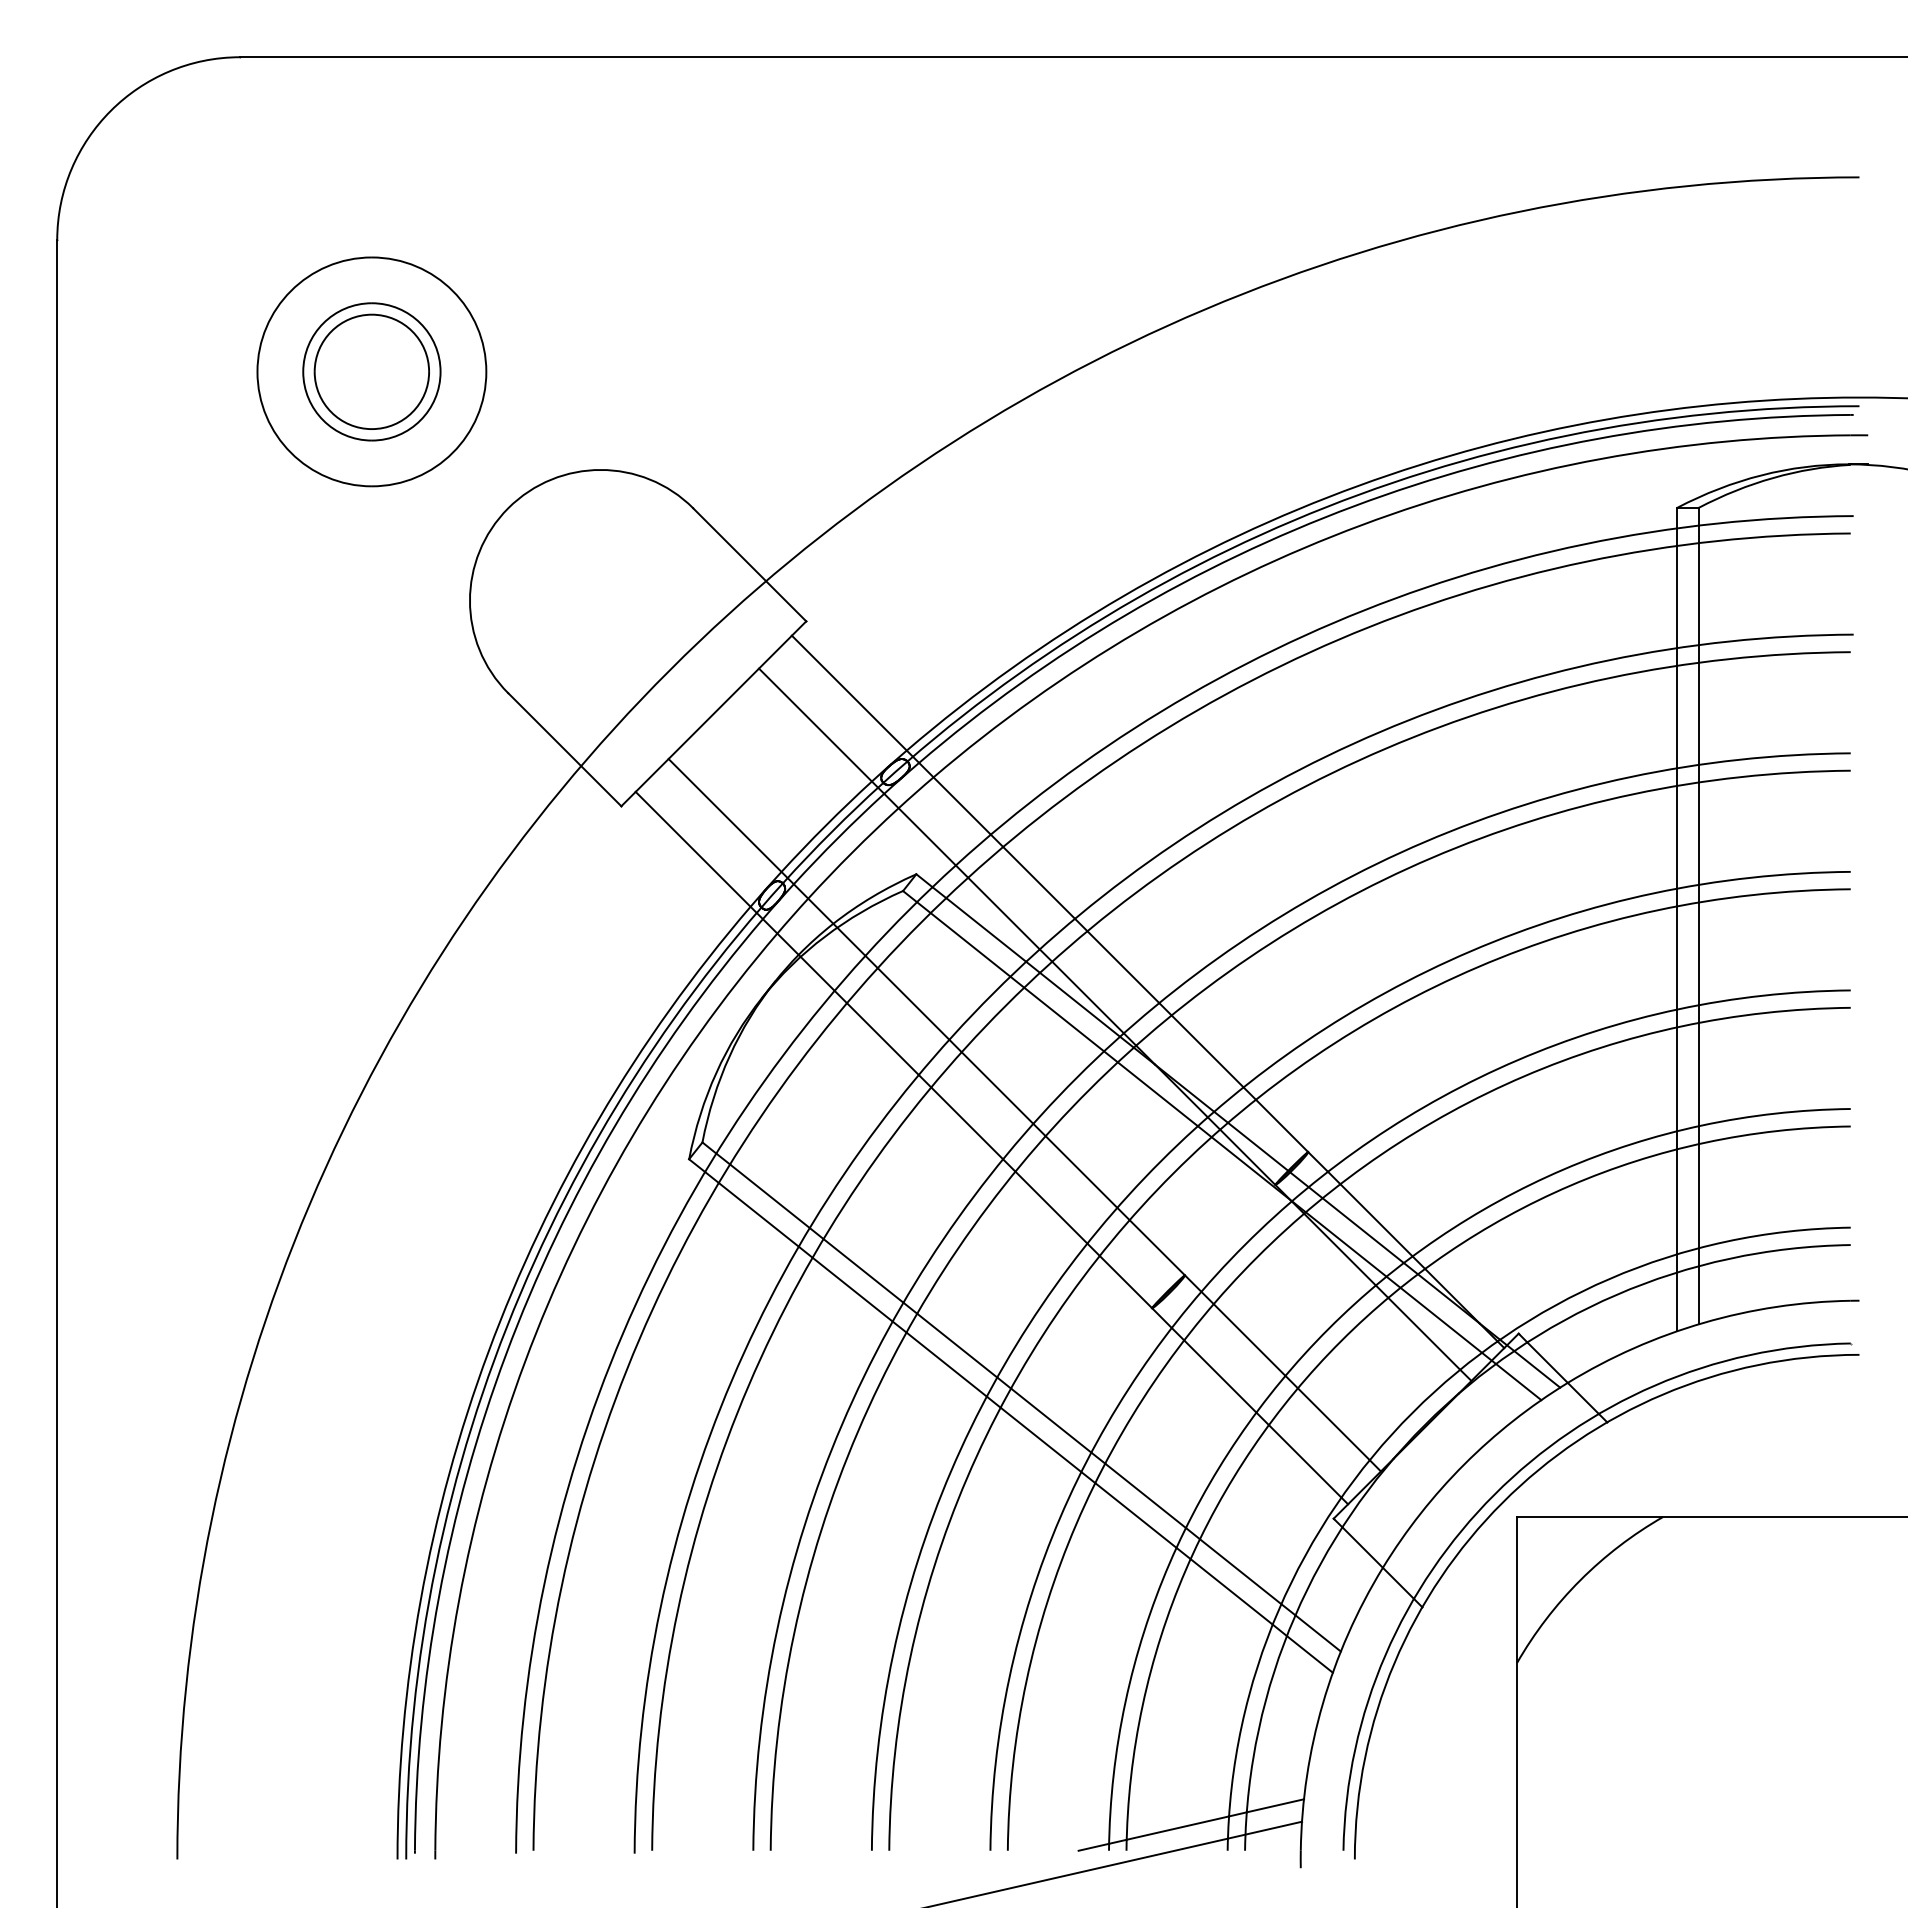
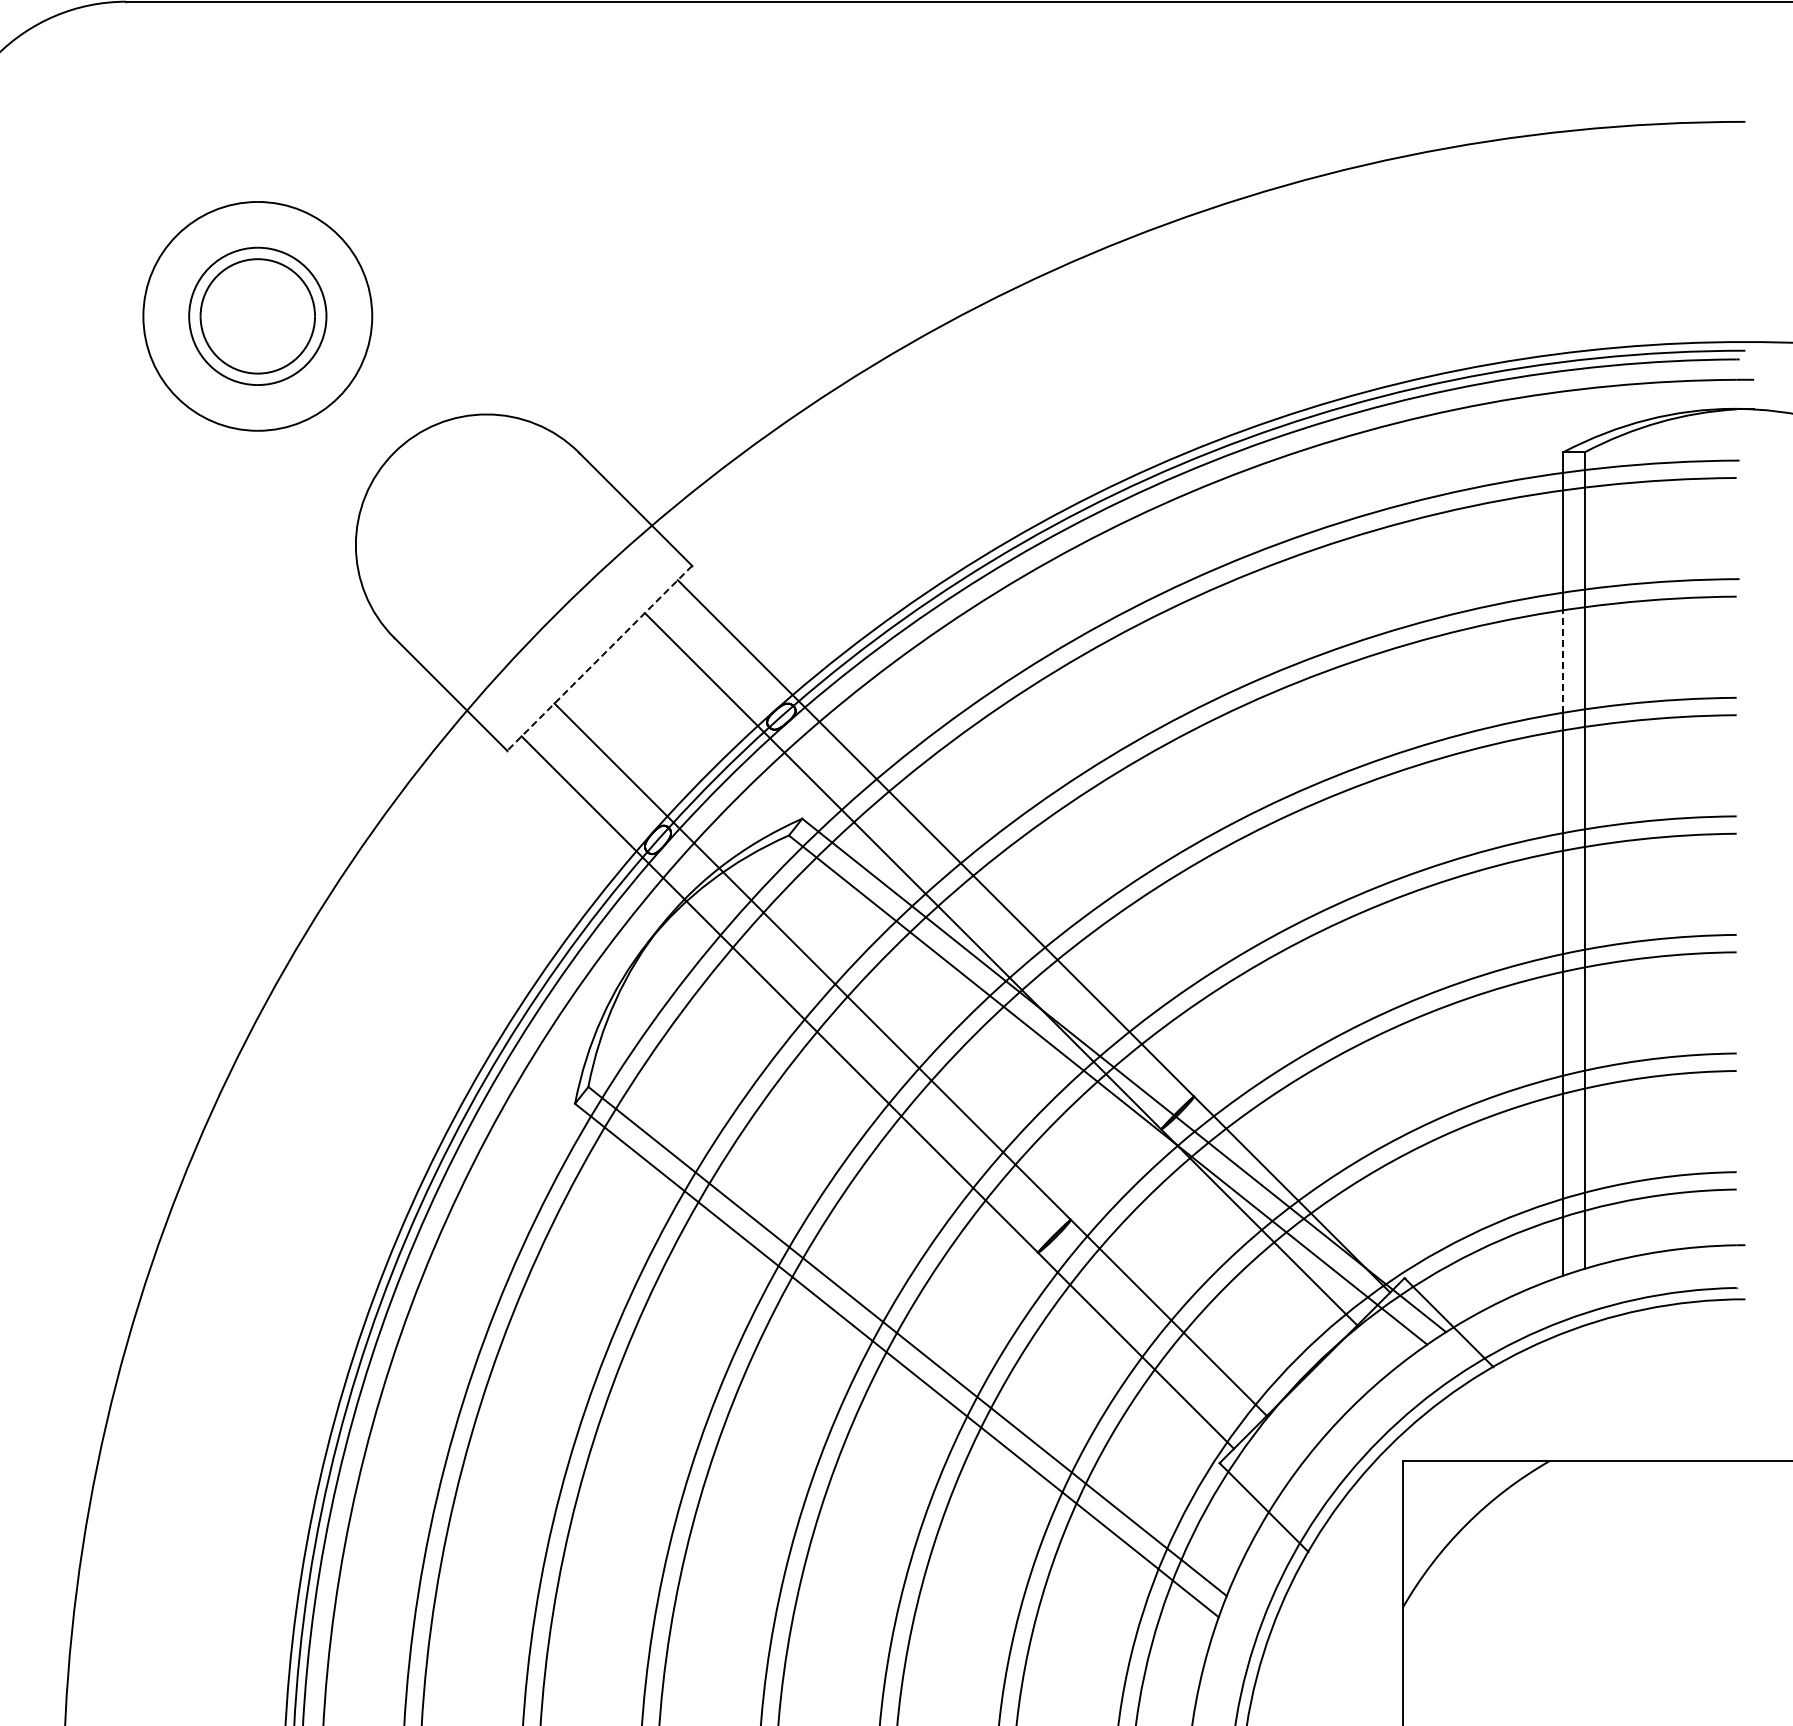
line: (713, 713) -> (599, 657), solid -> dashed
line: (1677, 716) -> (1563, 660), solid -> dashed

